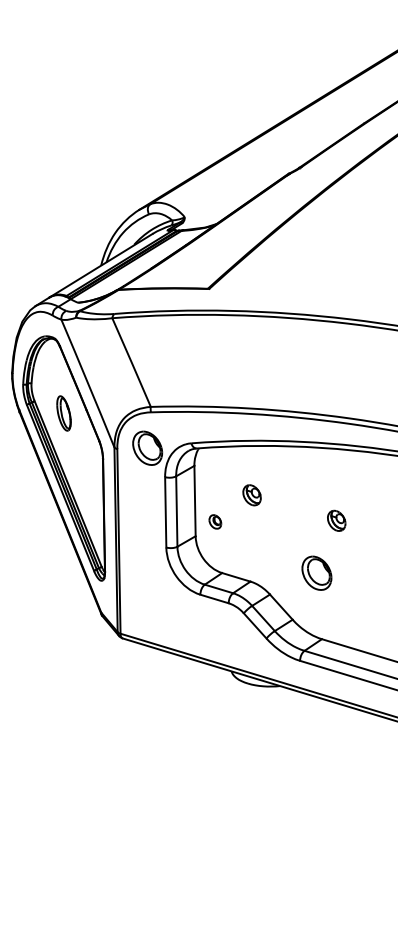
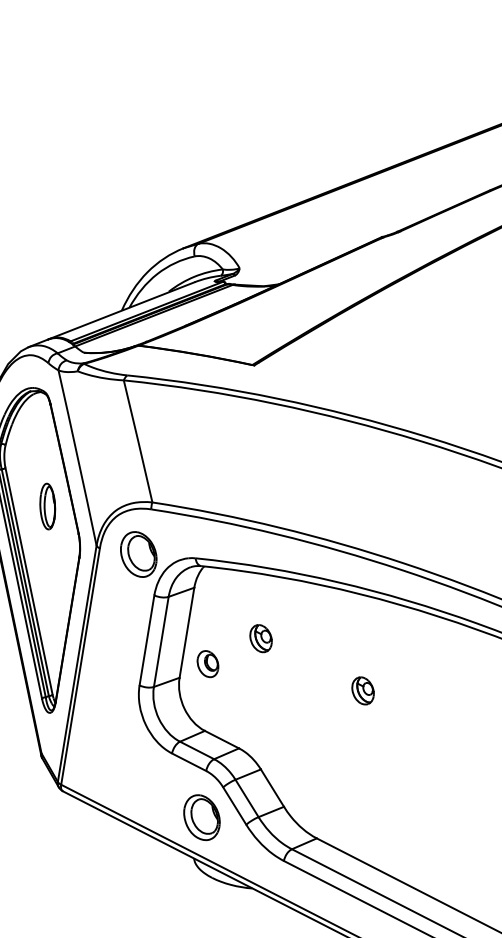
part: (63, 413) -> (47, 506), moved
part: (215, 521) -> (208, 663), size x1.43
part: (316, 572) -> (201, 816), moved

